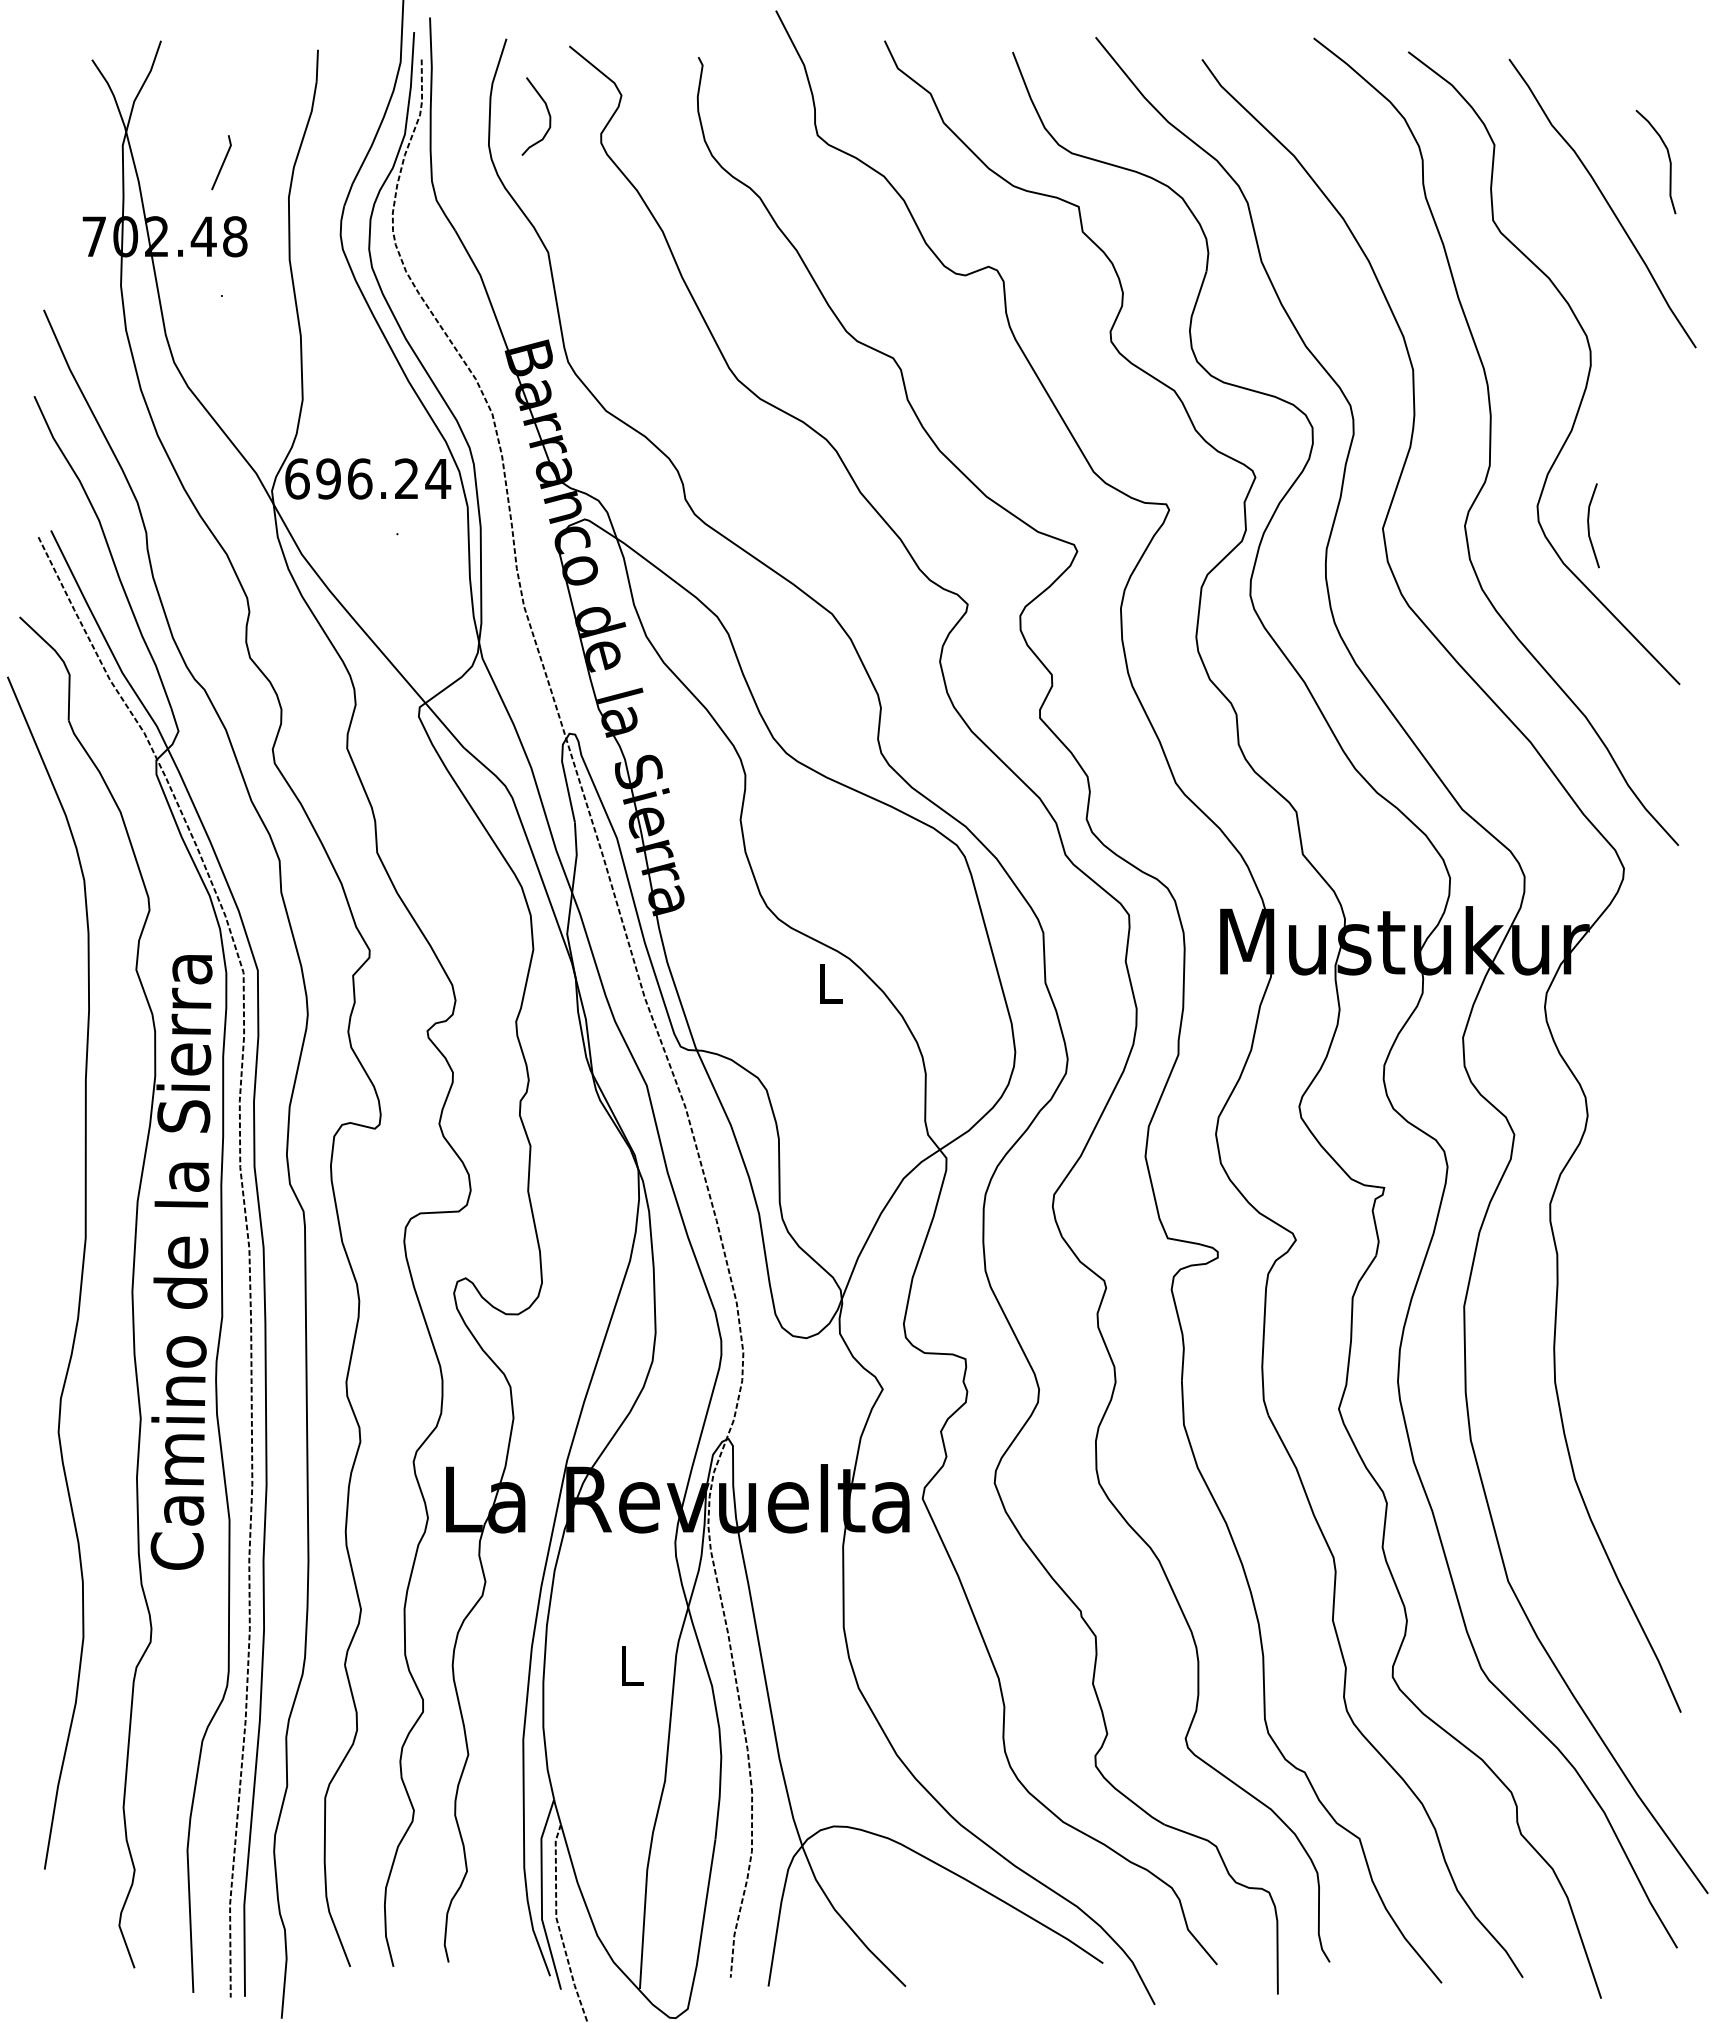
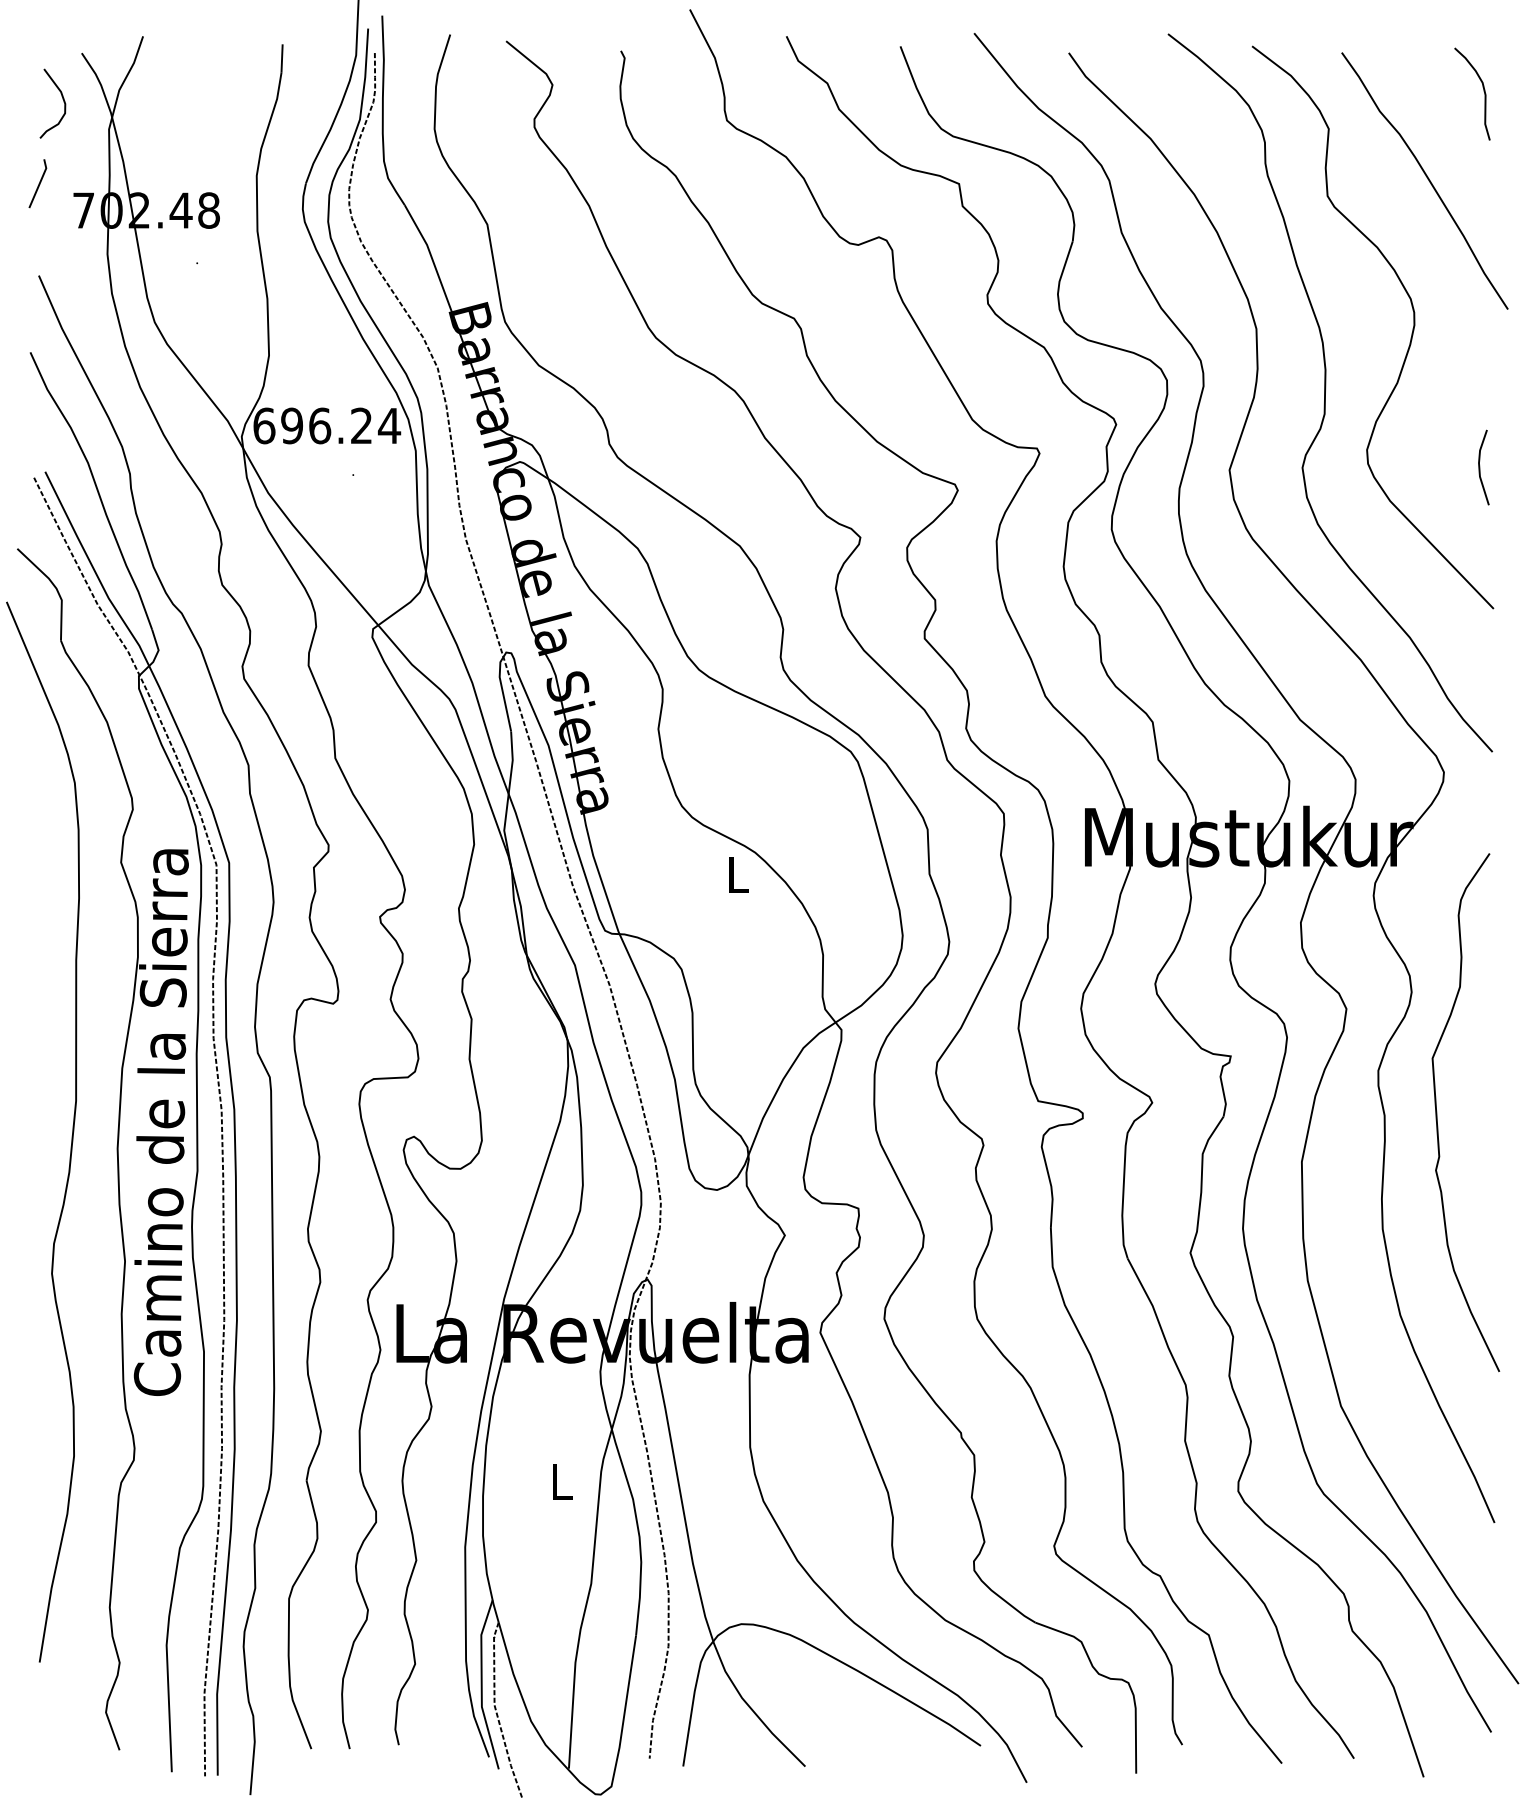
curve: (547, 111) -> (62, 99), moved
curve: (1668, 159) -> (1483, 91), moved
line: (222, 162) -> (38, 183), moved
line: (1589, 525) -> (1480, 467), moved
curve: (1616, 1251) -> (1437, 1112), added

